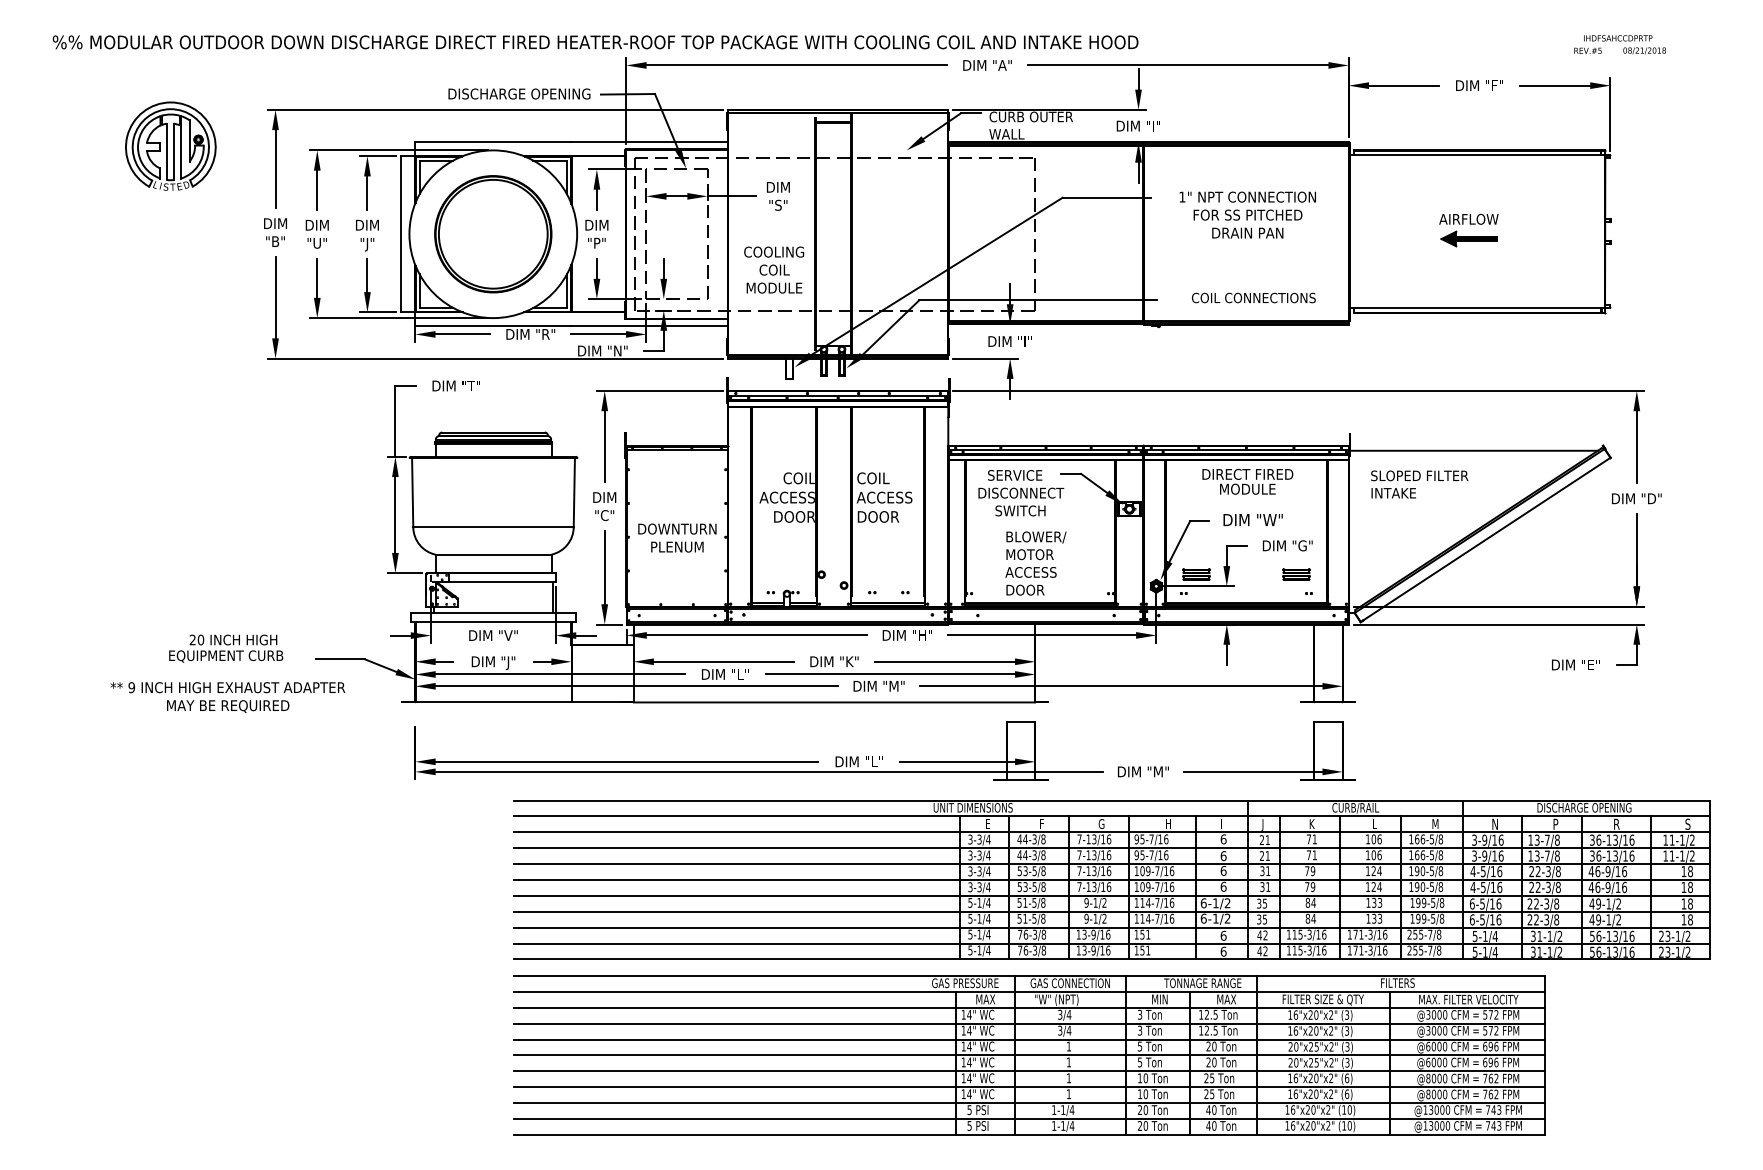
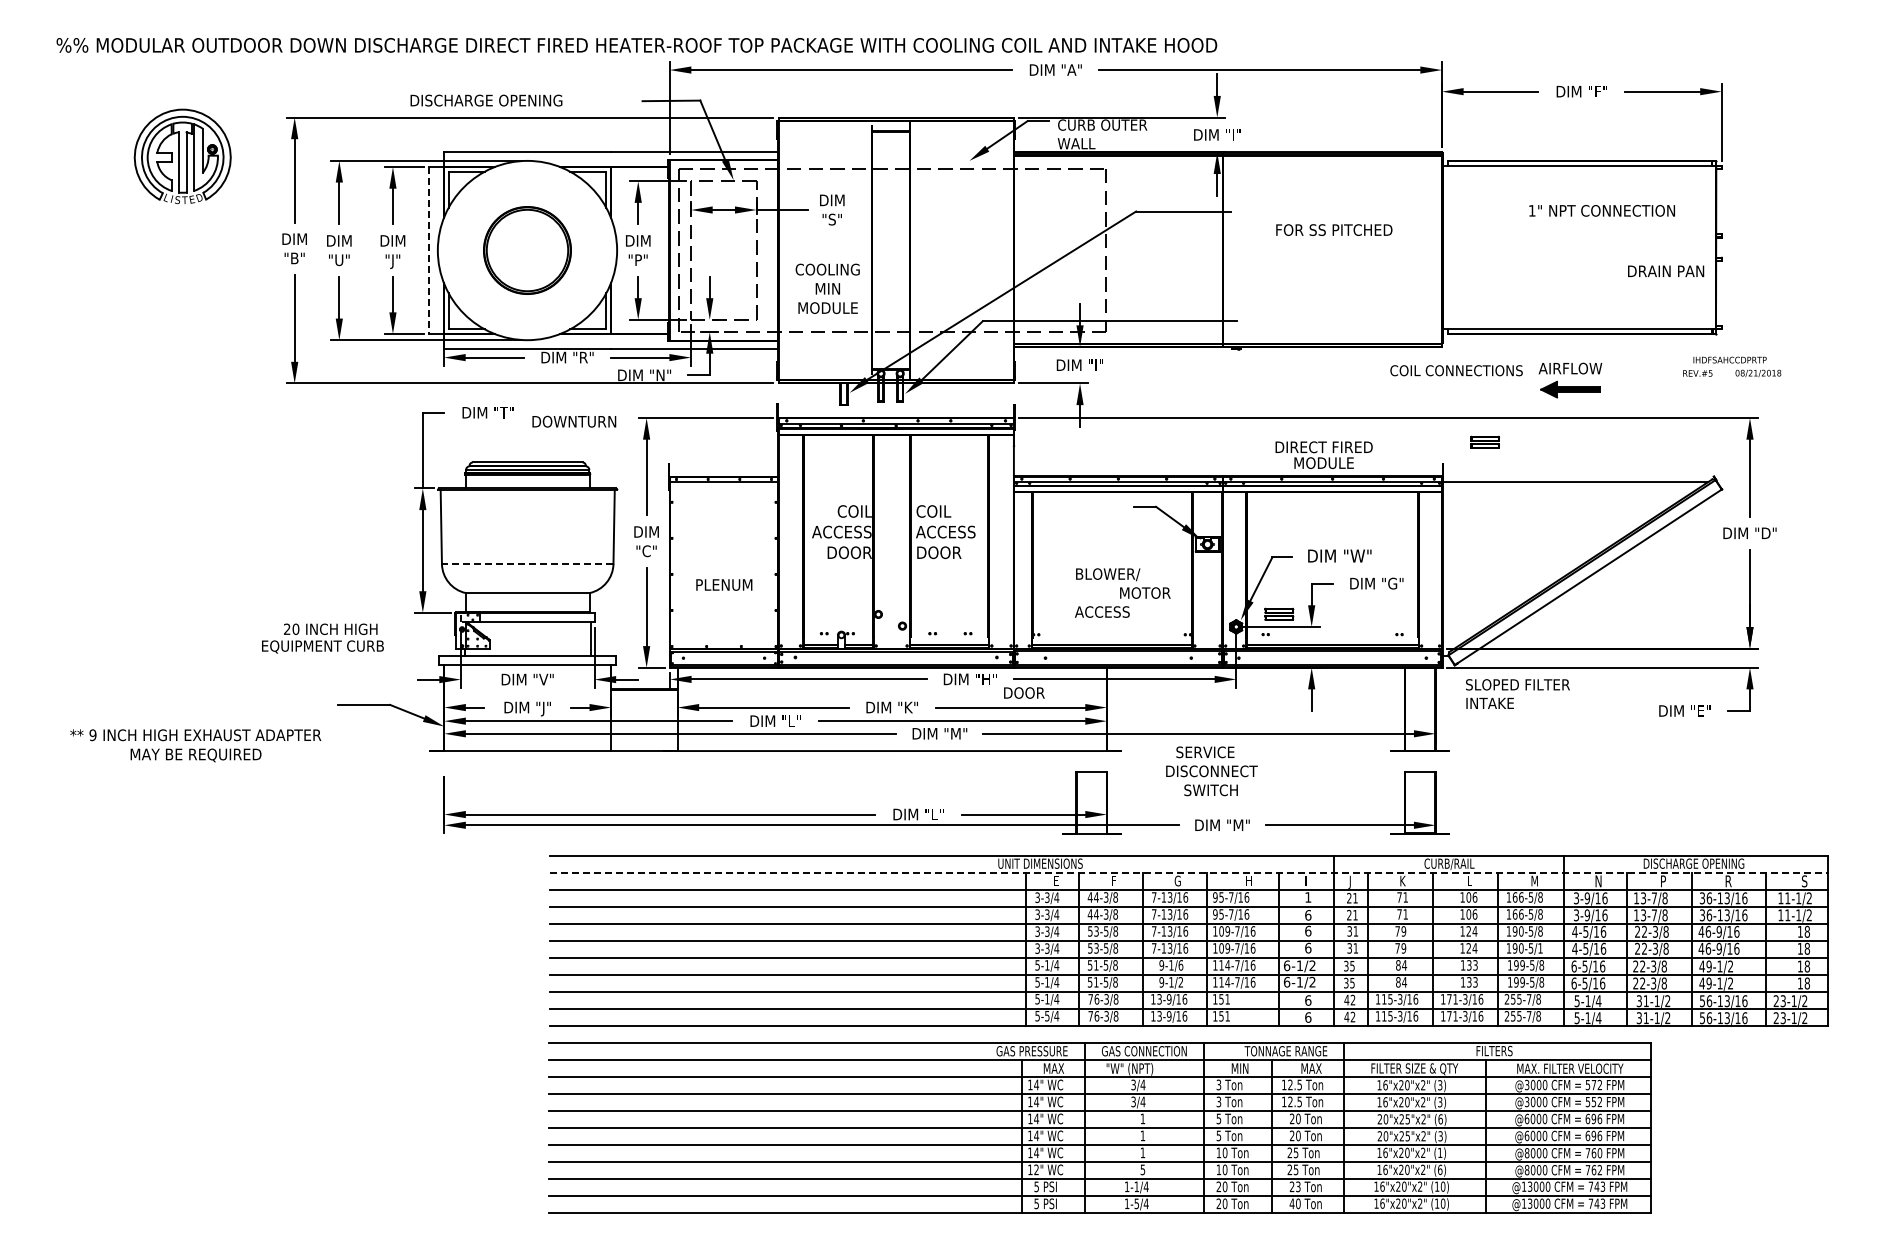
text: (1620, 44) -> (1732, 366), moved
text: (519, 93) -> (486, 100), moved
text: (1247, 196) -> (1601, 210), moved
part: (1468, 230) -> (1570, 380), moved
text: (1248, 232) -> (1666, 270), moved
part: (493, 234) -> (527, 250), size x0.7
line: (401, 235) -> (429, 251), solid -> dashed
text: (774, 269) -> (828, 288), COIL -> MIN
text: (1253, 297) -> (1456, 370), moved
text: (1247, 482) -> (1323, 455), moved
text: (1419, 483) -> (1517, 693), moved
text: (1020, 493) -> (1211, 771), moved
line: (493, 527) -> (527, 563), solid -> dashed
text: (677, 528) -> (574, 421), moved
text: (1030, 554) -> (1145, 592), moved
part: (1295, 573) -> (1484, 441), moved
text: (1025, 589) -> (1024, 692), moved
text: (225, 648) -> (322, 638), moved
text: (227, 697) -> (195, 745), moved
line: (1112, 816) -> (1189, 872), solid -> dashed
text: (1223, 839) -> (1308, 897), 6 -> 1
text: (1440, 887) -> (1540, 948), 190-5/8 -> 190-5/1
text: (1104, 903) -> (1180, 965), 9-1/2 -> 9-1/6
text: (979, 950) -> (1047, 1016), 5-1/4 -> 5-5/4
text: (1490, 1031) -> (1593, 1102), 572 -> 552
text: (1347, 1047) -> (1440, 1119), (3) -> (6)
text: (1347, 1077) -> (1440, 1152), (6) -> (1)
text: (1496, 1078) -> (1599, 1153), 762 -> 760
text: (969, 1093) -> (1036, 1169), 14" -> 12"
text: (1068, 1093) -> (1142, 1169), 1 -> 5
text: (1210, 1109) -> (1294, 1186), 40 -> 23
text: (1062, 1125) -> (1136, 1203), 1-1/4 -> 1-5/4

